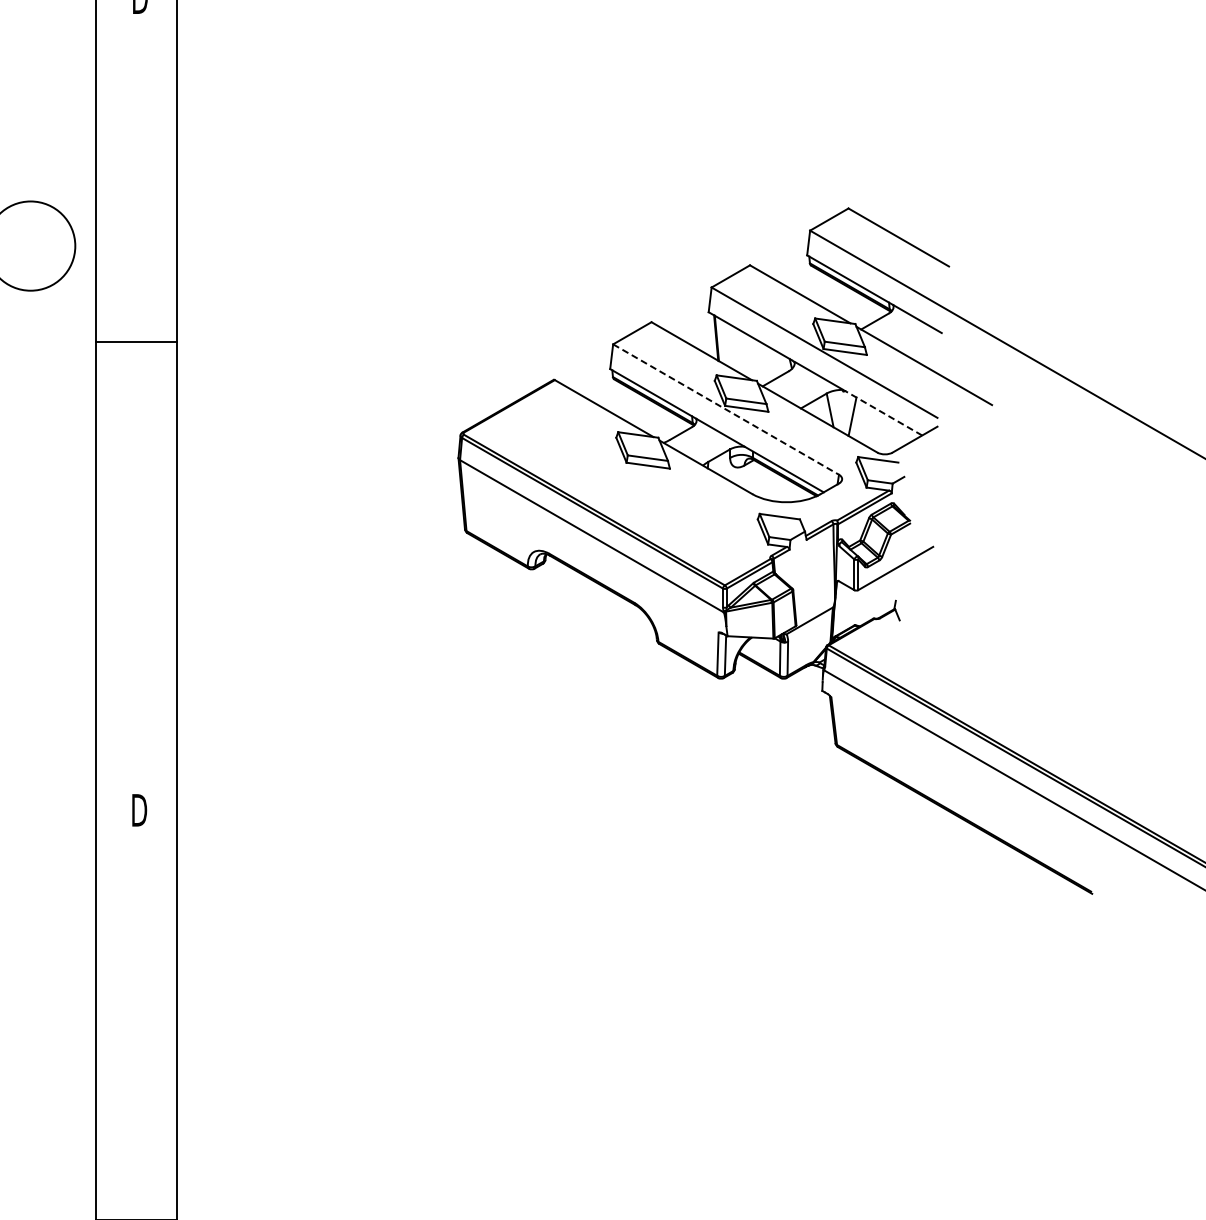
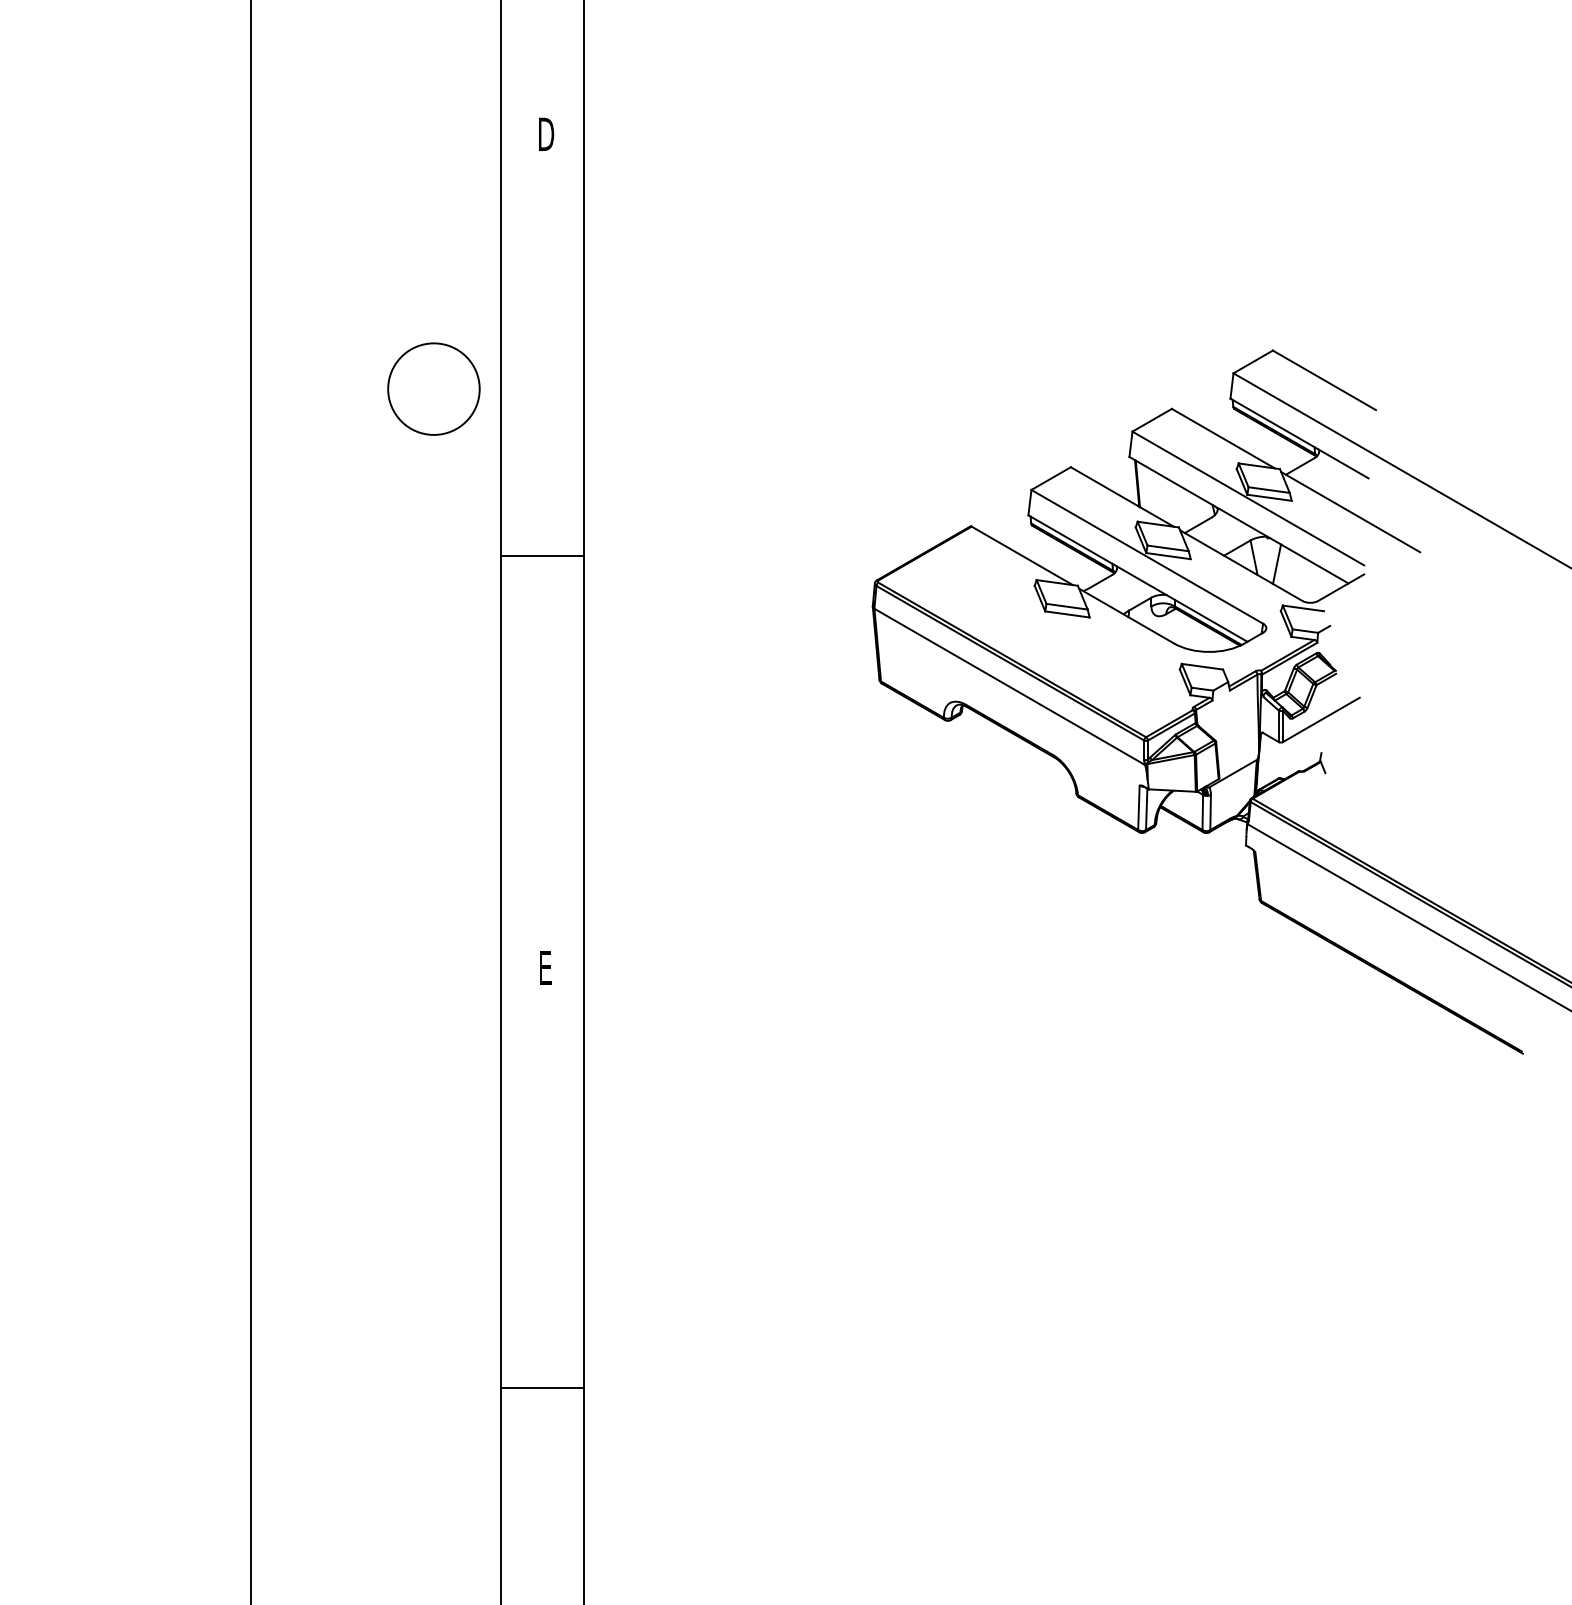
line: (135, 341) -> (541, 555), moved
line: (726, 409) -> (1147, 556), dashed -> solid
line: (884, 413) -> (1309, 560), dashed -> solid
text: (139, 809) -> (545, 967), D -> E

